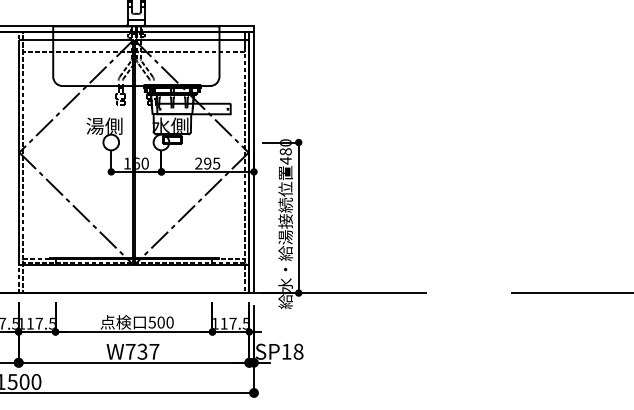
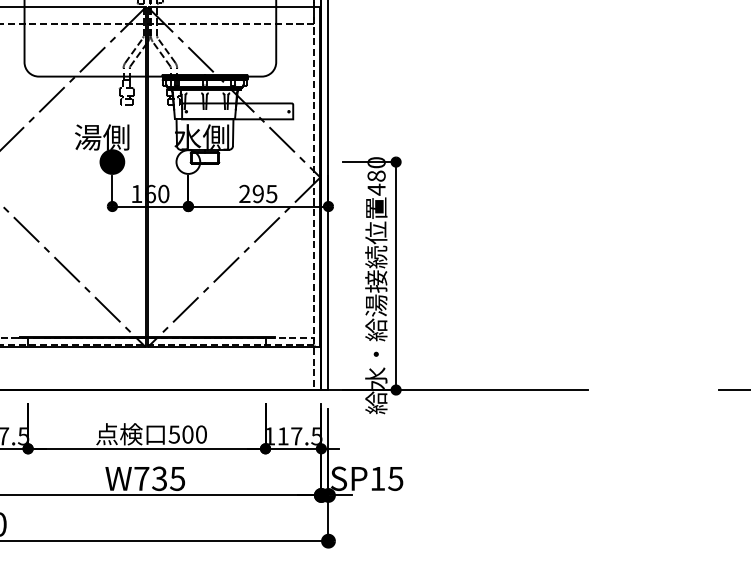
fill: (111, 142) -> (112, 162), added
text: (154, 351) -> (177, 478), W737 -> W735
text: (298, 351) -> (395, 478), SP18 -> SP15

